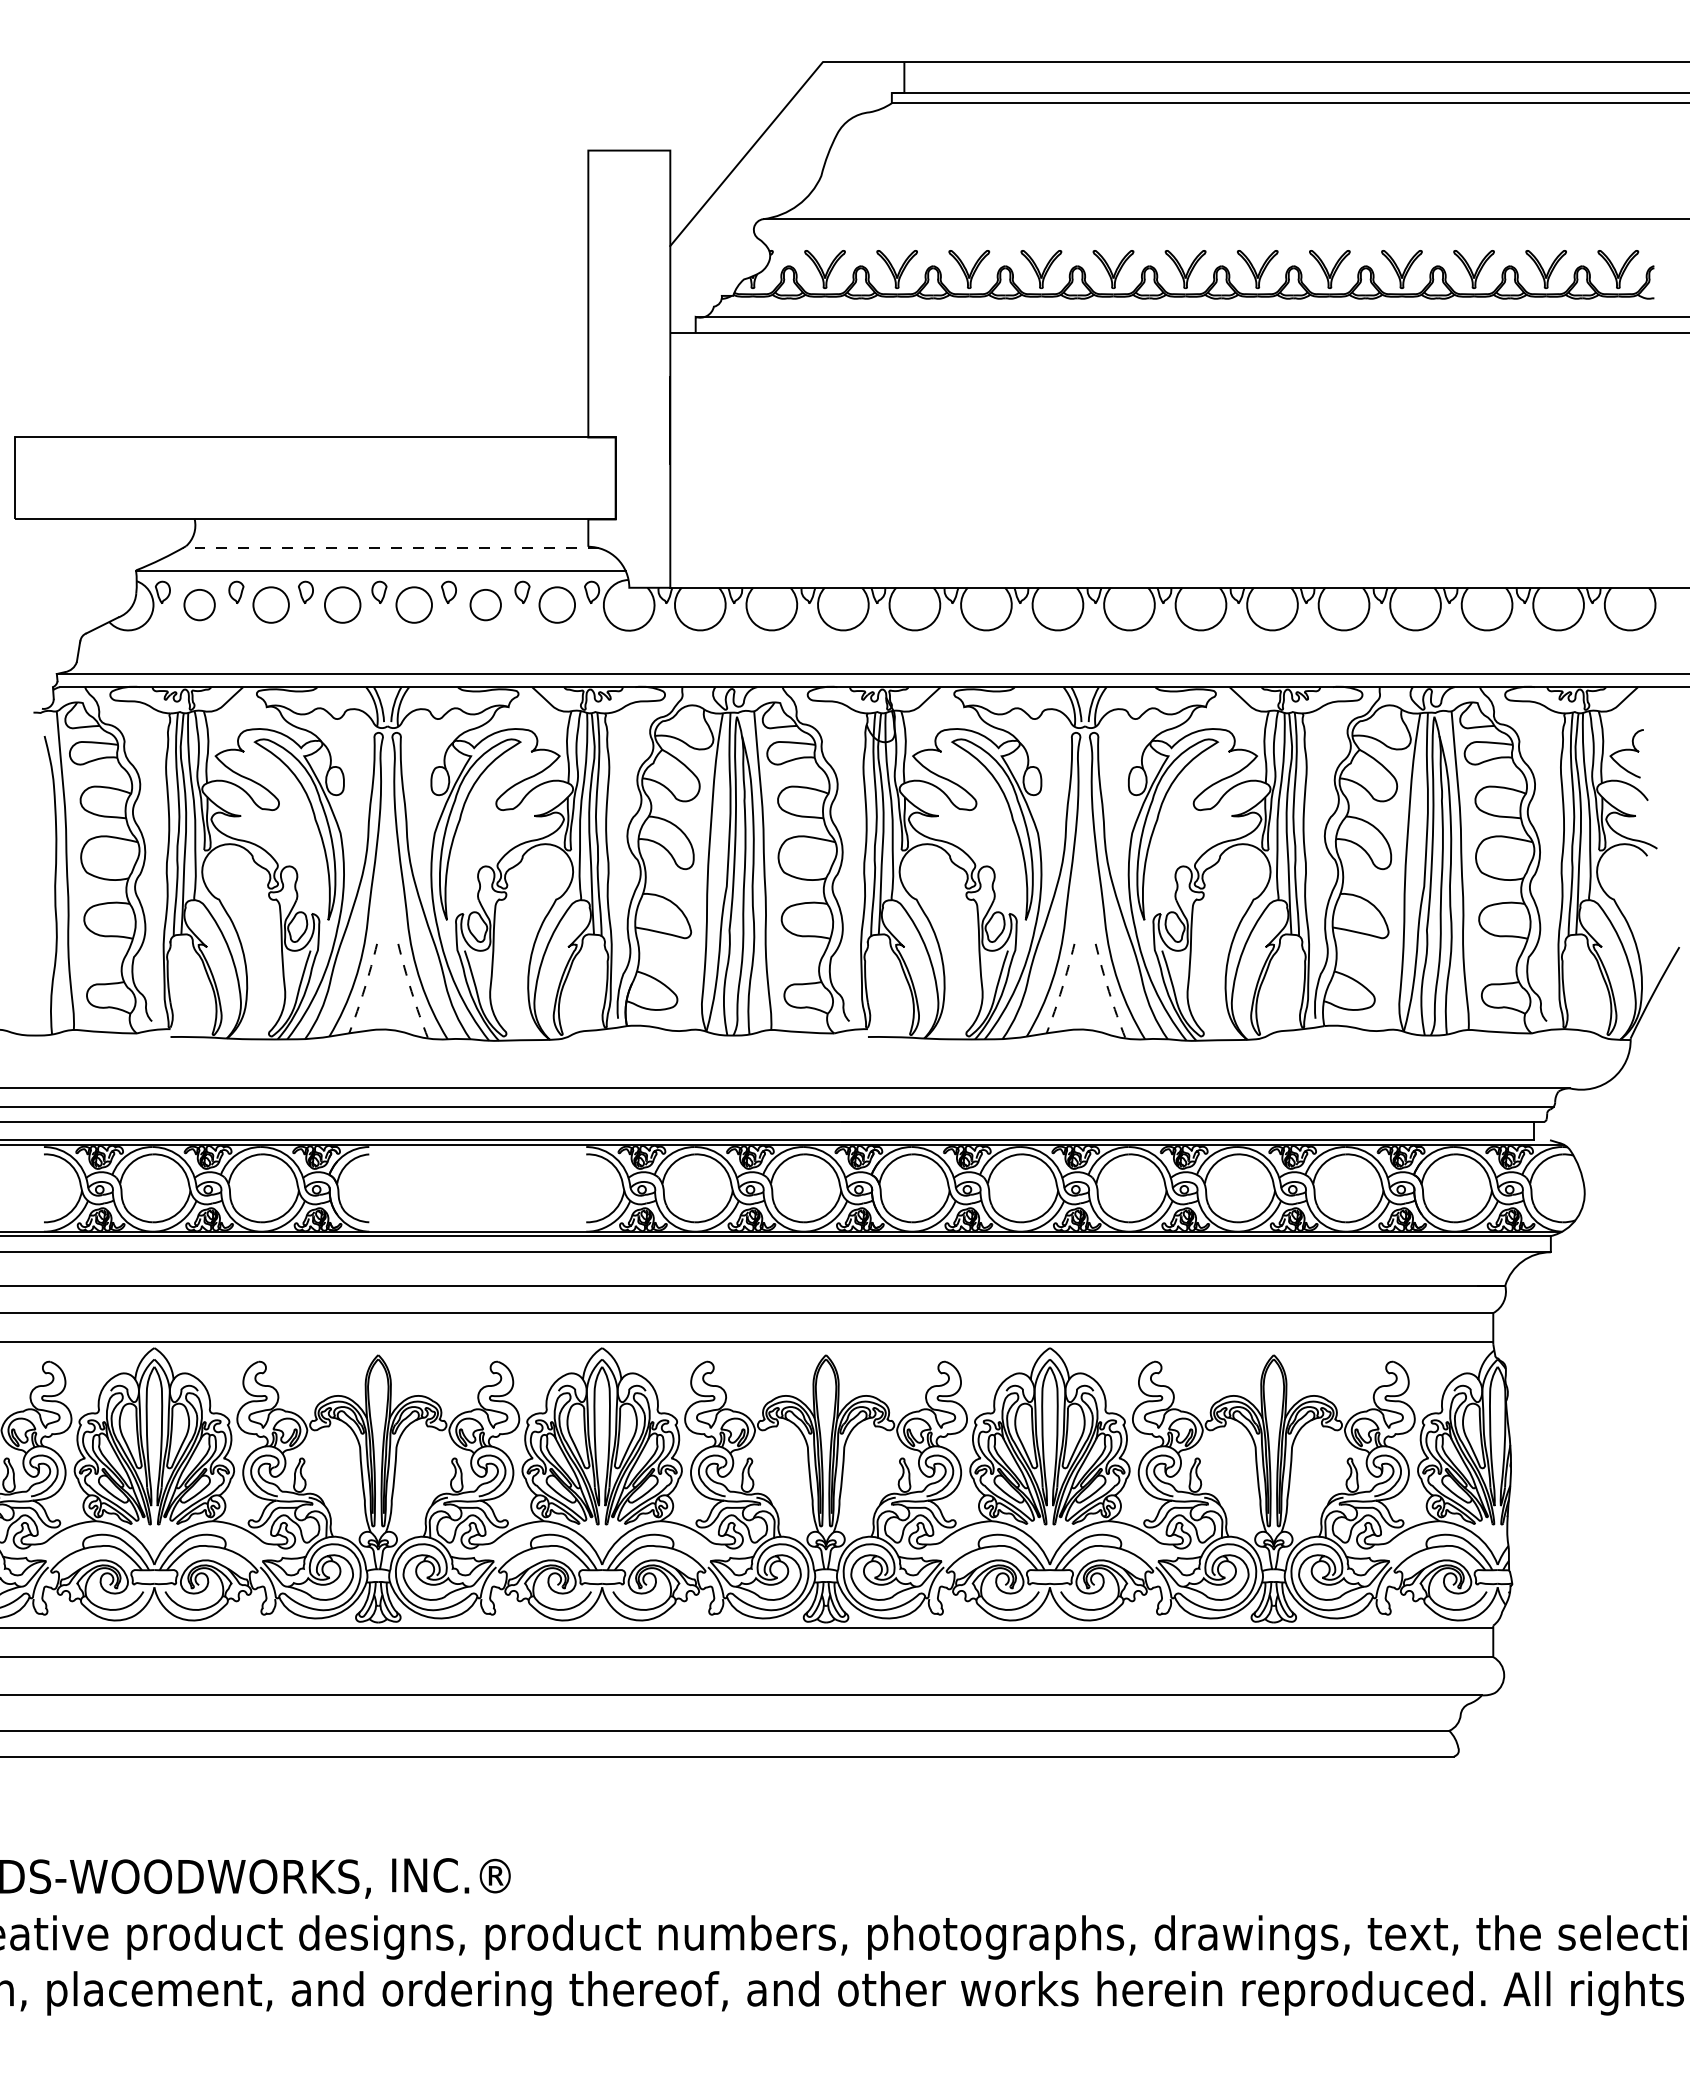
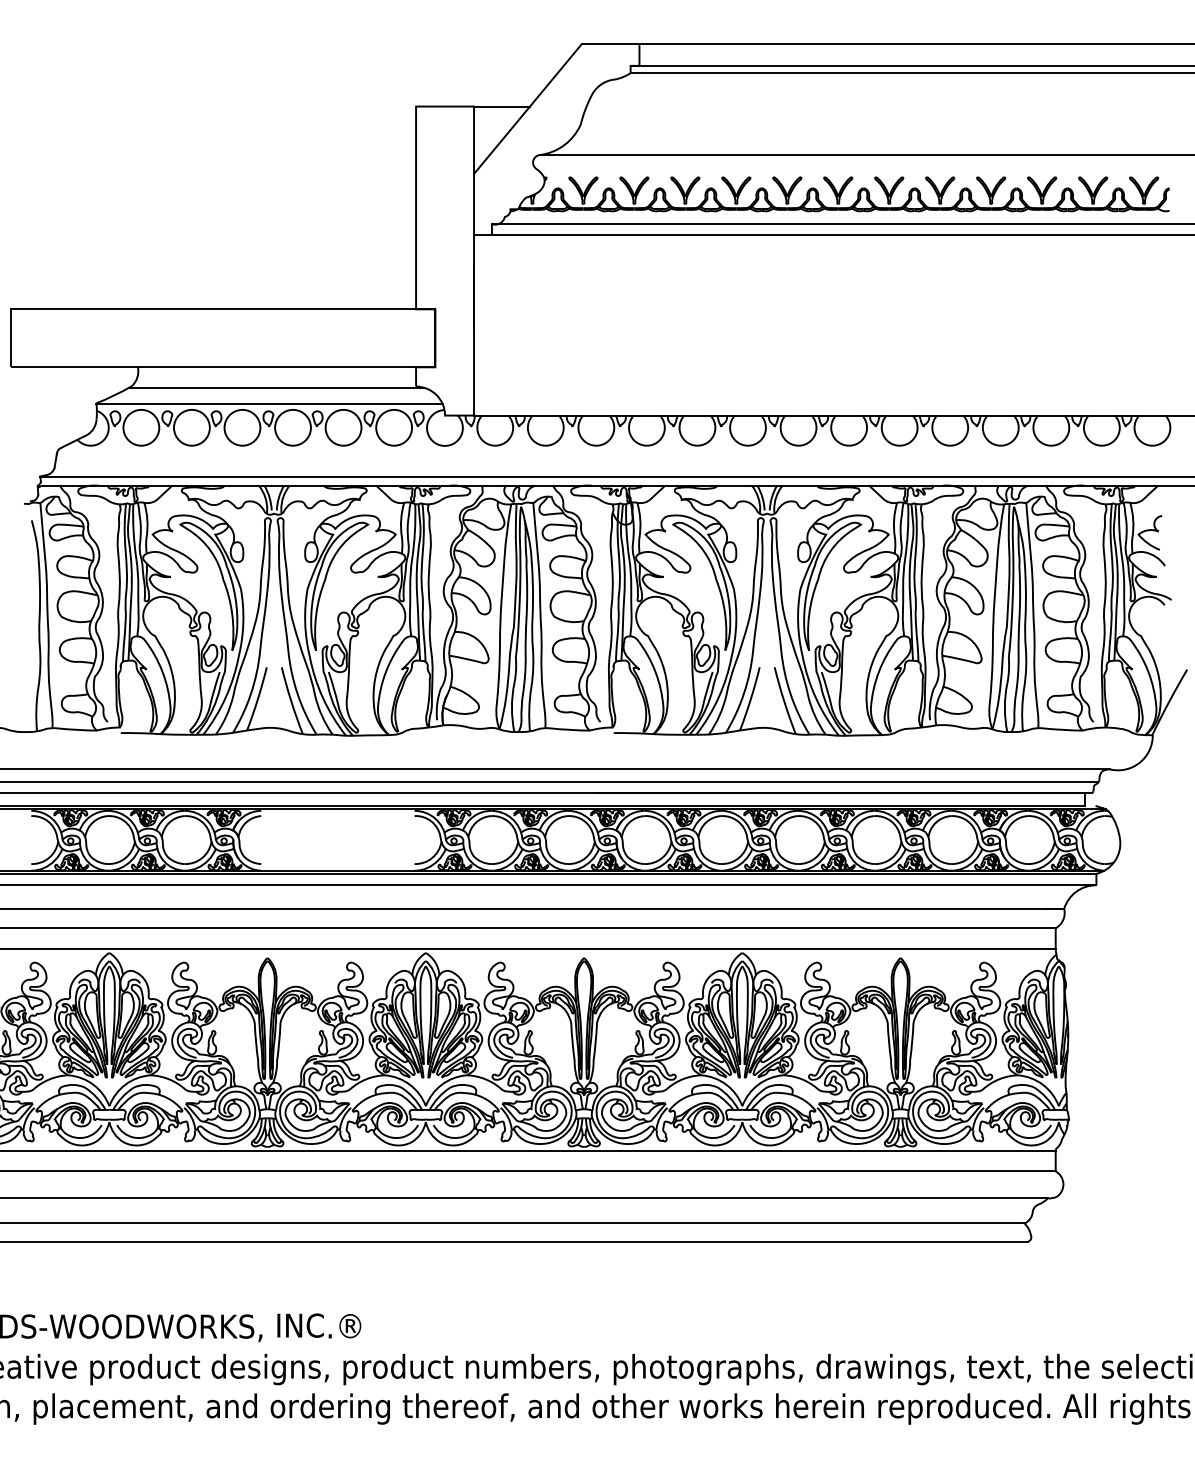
line: (709, 150) -> (501, 106), added
line: (390, 548) -> (276, 387), dashed -> solid
circle: (199, 604) -> (141, 427), size x1.67
circle: (270, 604) -> (191, 427), size x1.43
circle: (342, 604) -> (242, 427), size x1.43
circle: (413, 604) -> (292, 427), size x1.43
circle: (485, 604) -> (343, 427), size x1.67
circle: (556, 604) -> (393, 427), size x1.43
line: (364, 989) -> (257, 699), dashed -> solid
line: (1061, 989) -> (750, 699), dashed -> solid
line: (411, 991) -> (291, 700), dashed -> solid
line: (1109, 991) -> (784, 700), dashed -> solid

